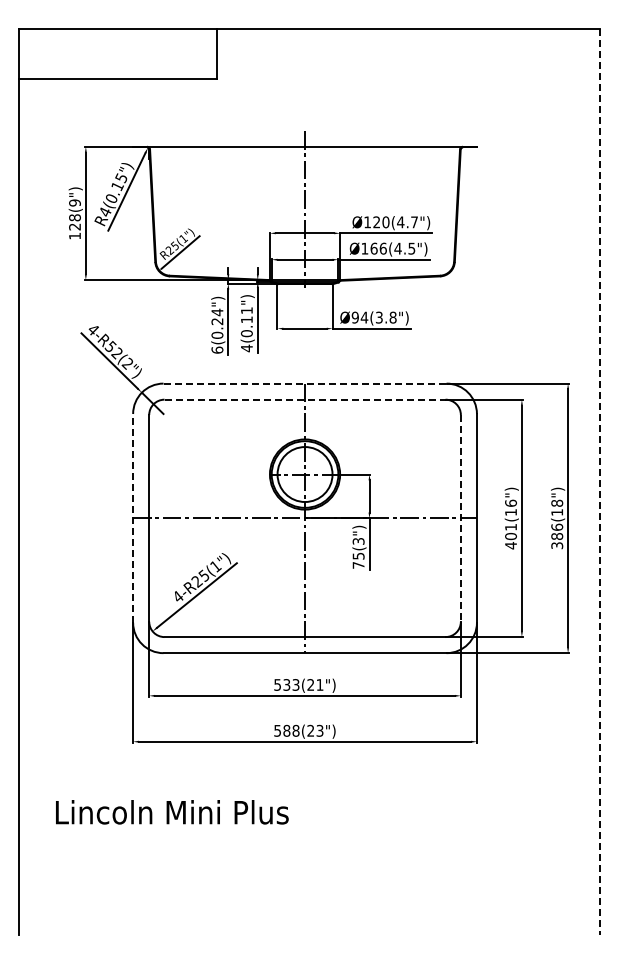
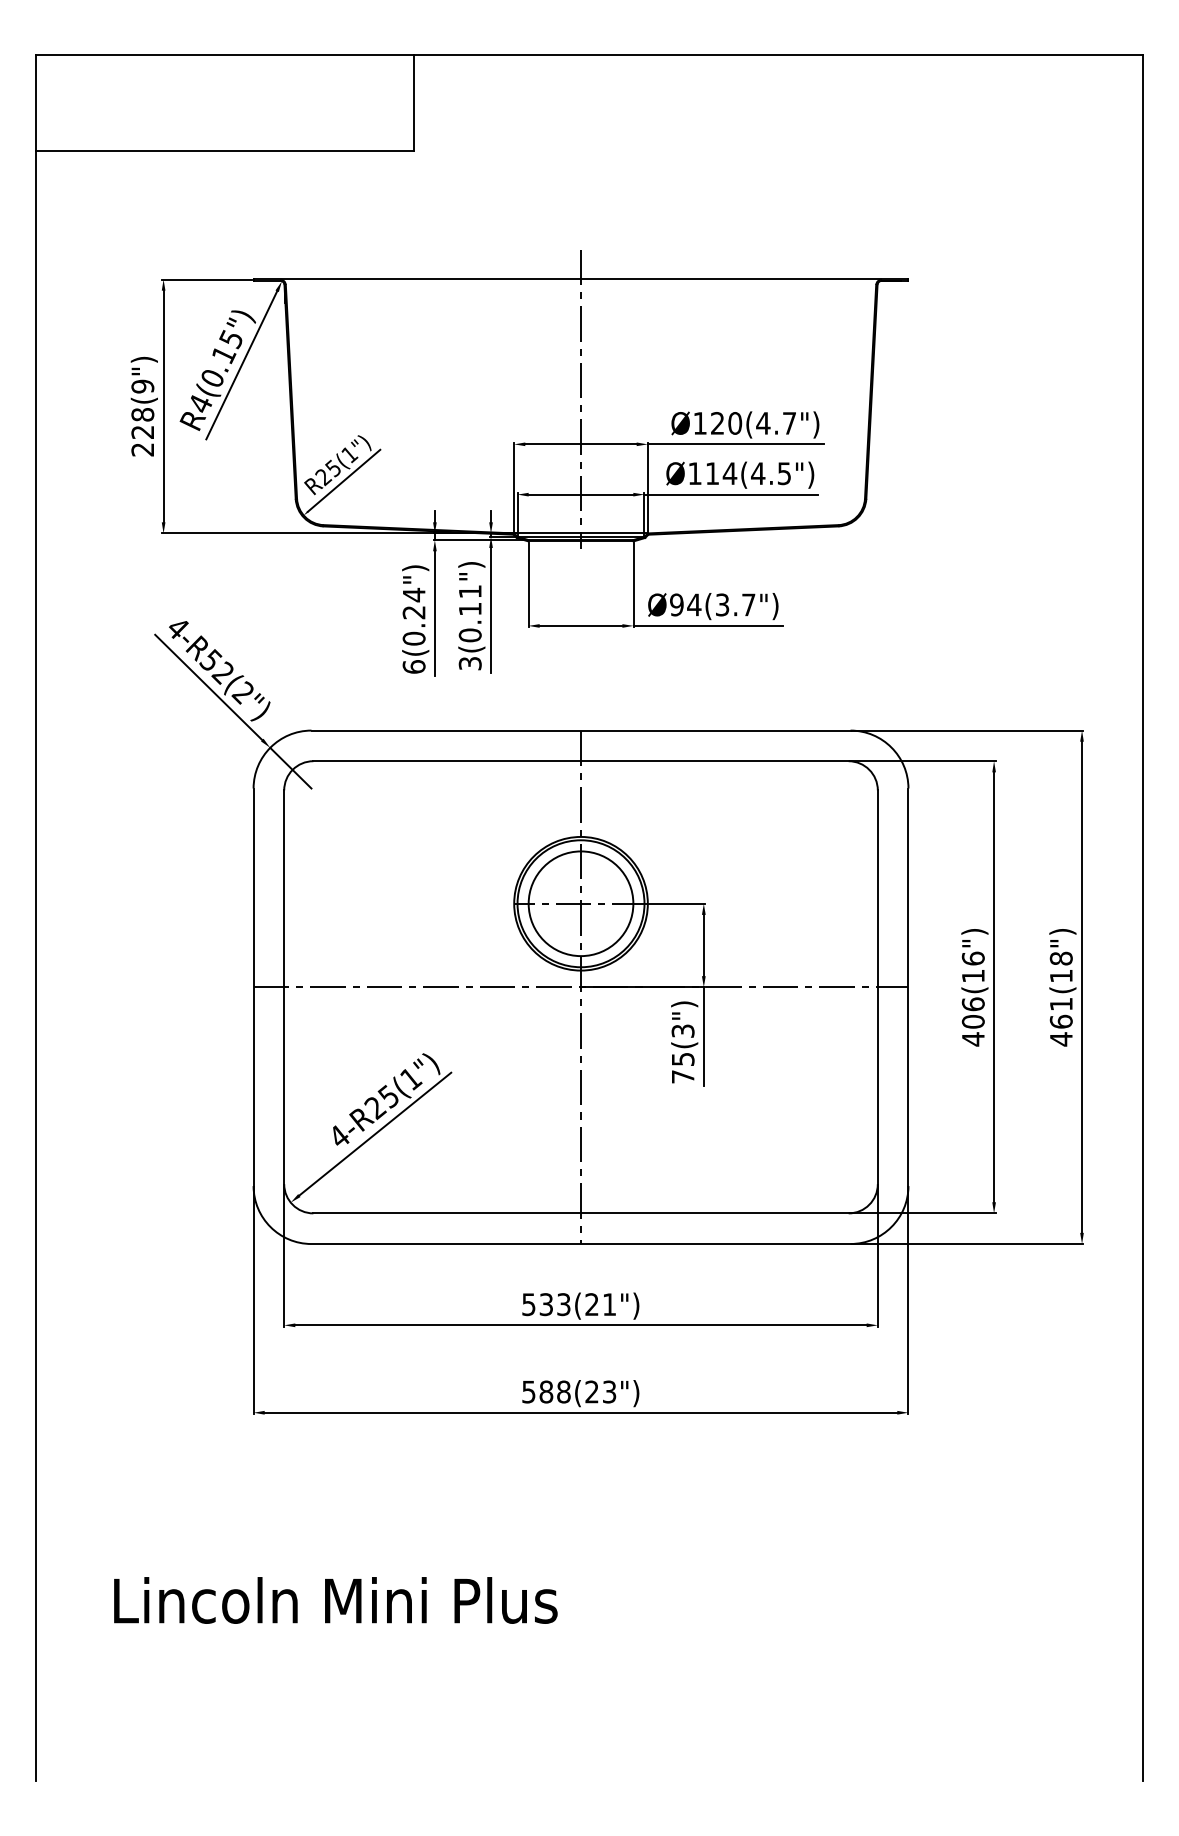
text: (74, 236) -> (141, 450), 128(9") -> 228(9")
text: (378, 248) -> (720, 473), Ø166(4.5") -> Ø114(4.5")
text: (392, 317) -> (747, 604), Ø94(3.8") -> Ø94(3.7")
text: (246, 348) -> (469, 663), 4(0.11") -> 3(0.11")
line: (305, 383) -> (581, 730), dashed -> solid
line: (305, 399) -> (581, 760), dashed -> solid
line: (600, 482) -> (1143, 918), dashed -> solid
line: (133, 517) -> (254, 985), dashed -> solid
line: (460, 518) -> (877, 987), dashed -> solid
text: (510, 526) -> (972, 1002), 401(16") -> 406(16")
text: (557, 536) -> (1061, 1021), 386(18") -> 461(18")
text: (172, 812) -> (336, 1600), moved

